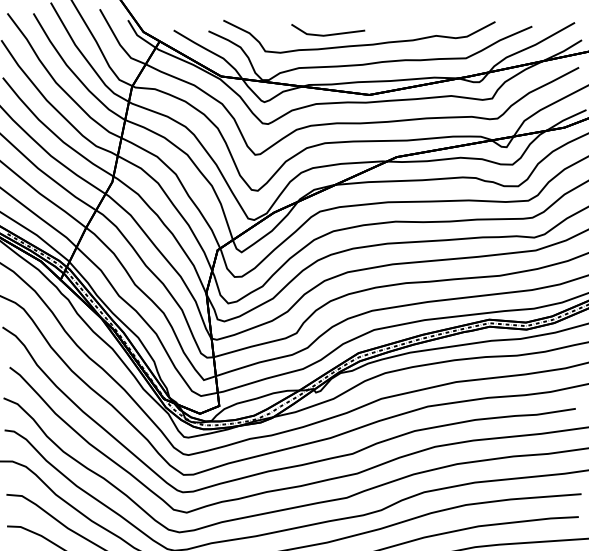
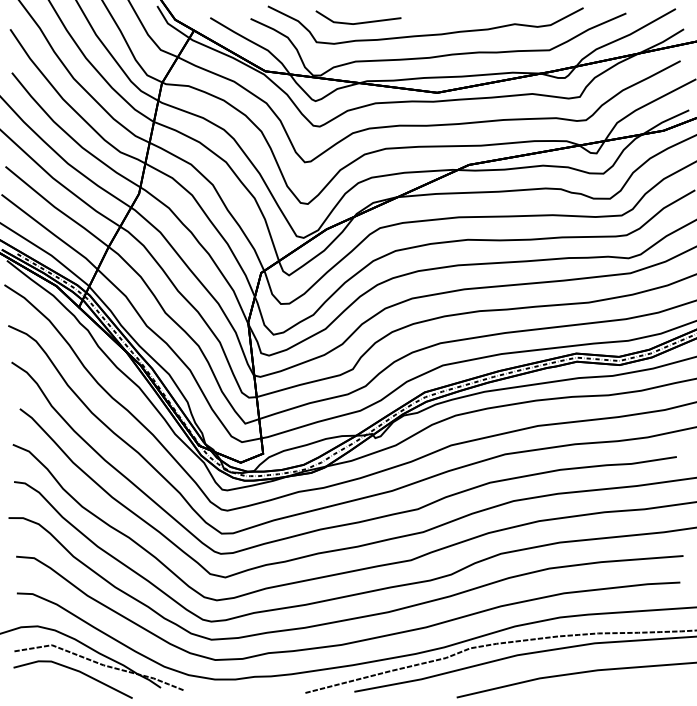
line: (328, 34) -> (358, 22), moved

